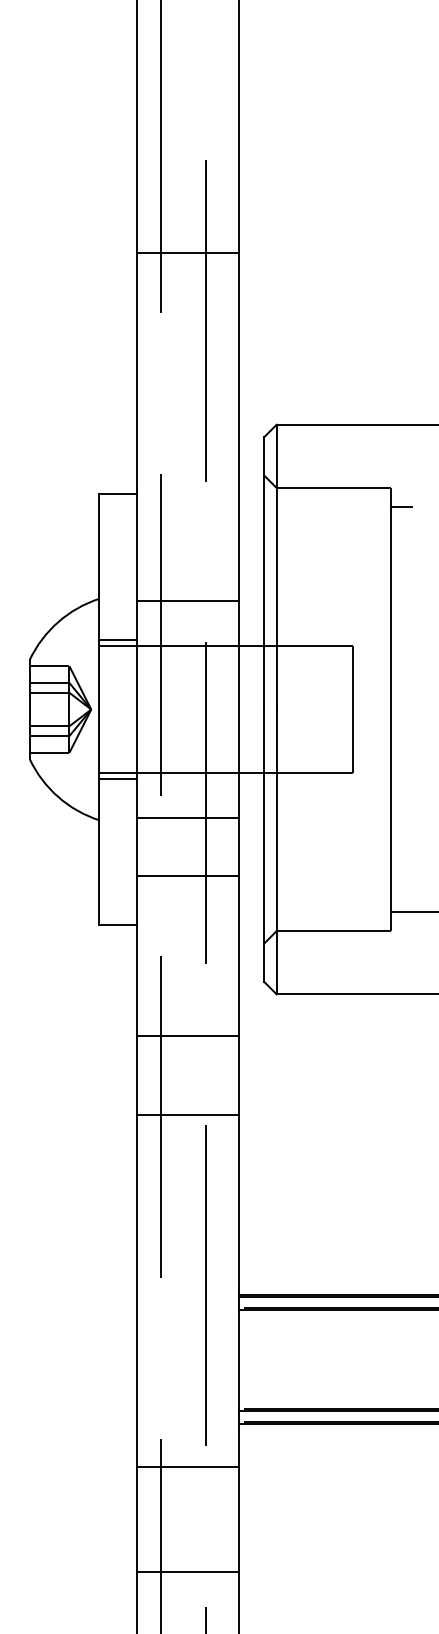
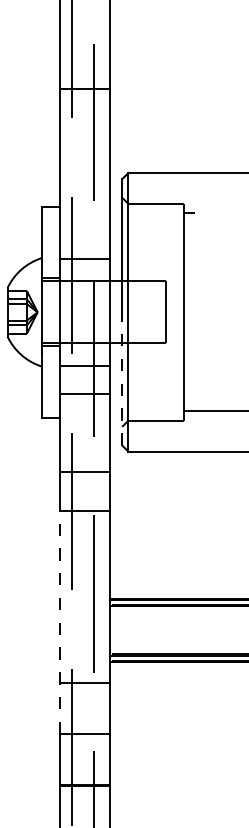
line: (264, 844) -> (122, 378), solid -> dashed
line: (137, 1343) -> (60, 622), solid -> dashed

